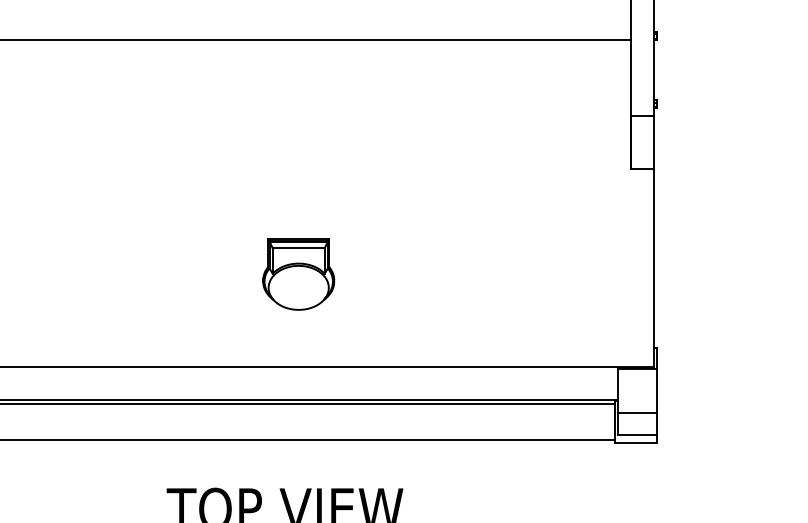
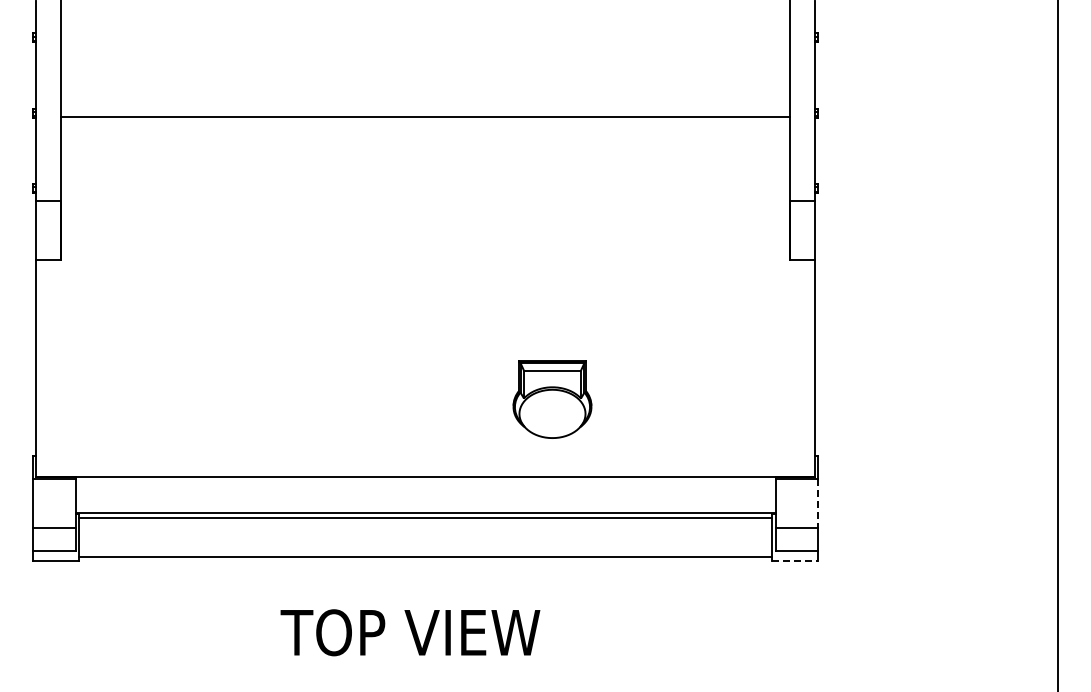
part: (298, 274) -> (552, 399), moved
line: (656, 391) -> (818, 503), solid -> dashed
line: (635, 443) -> (795, 560), solid -> dashed

